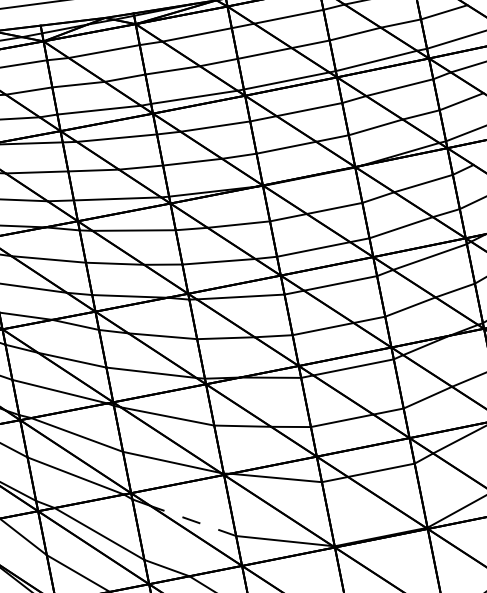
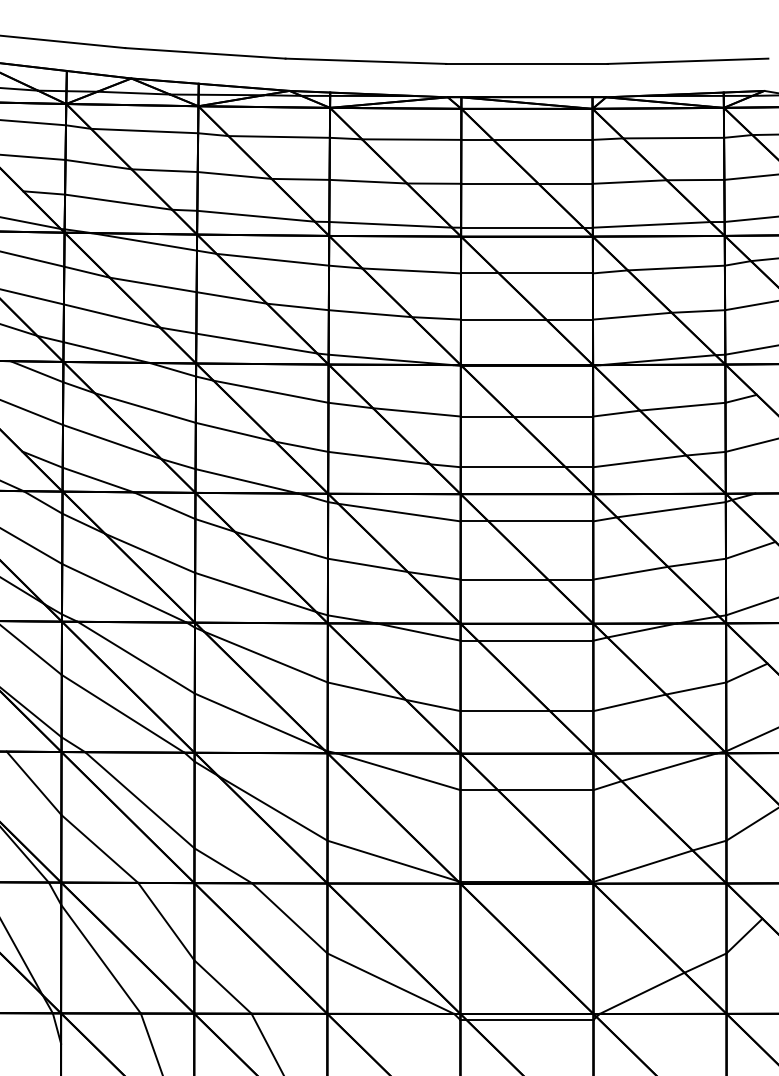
line: (193, 521) -> (272, 808), dashed -> solid

